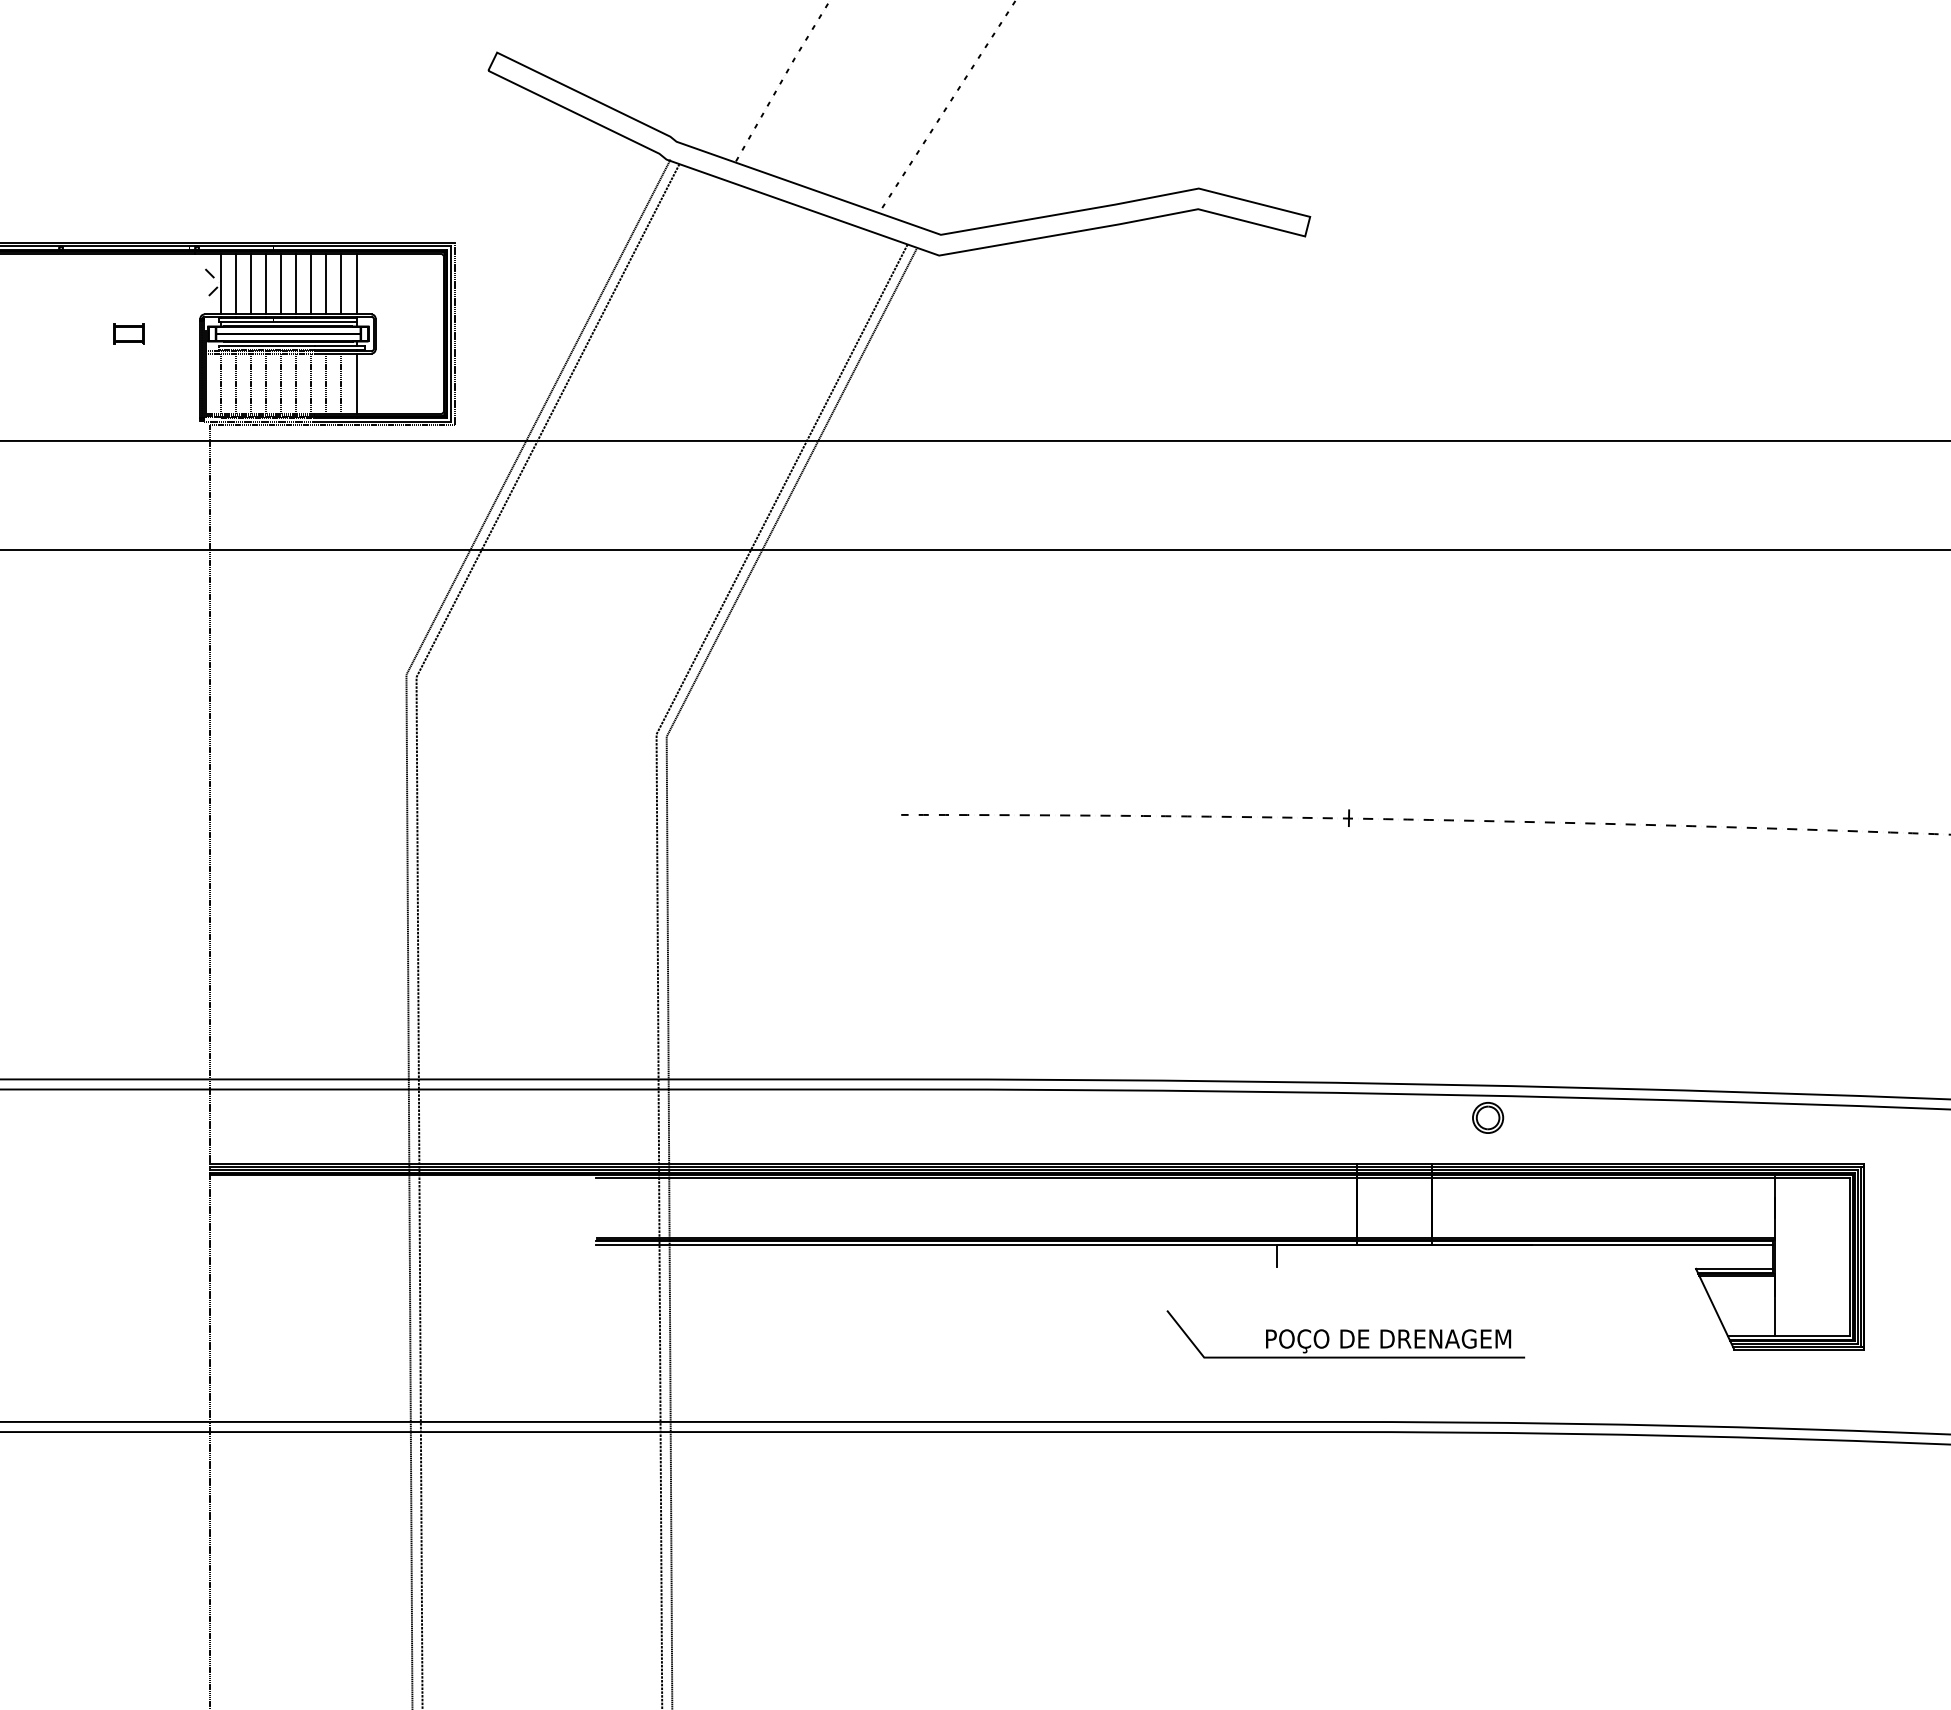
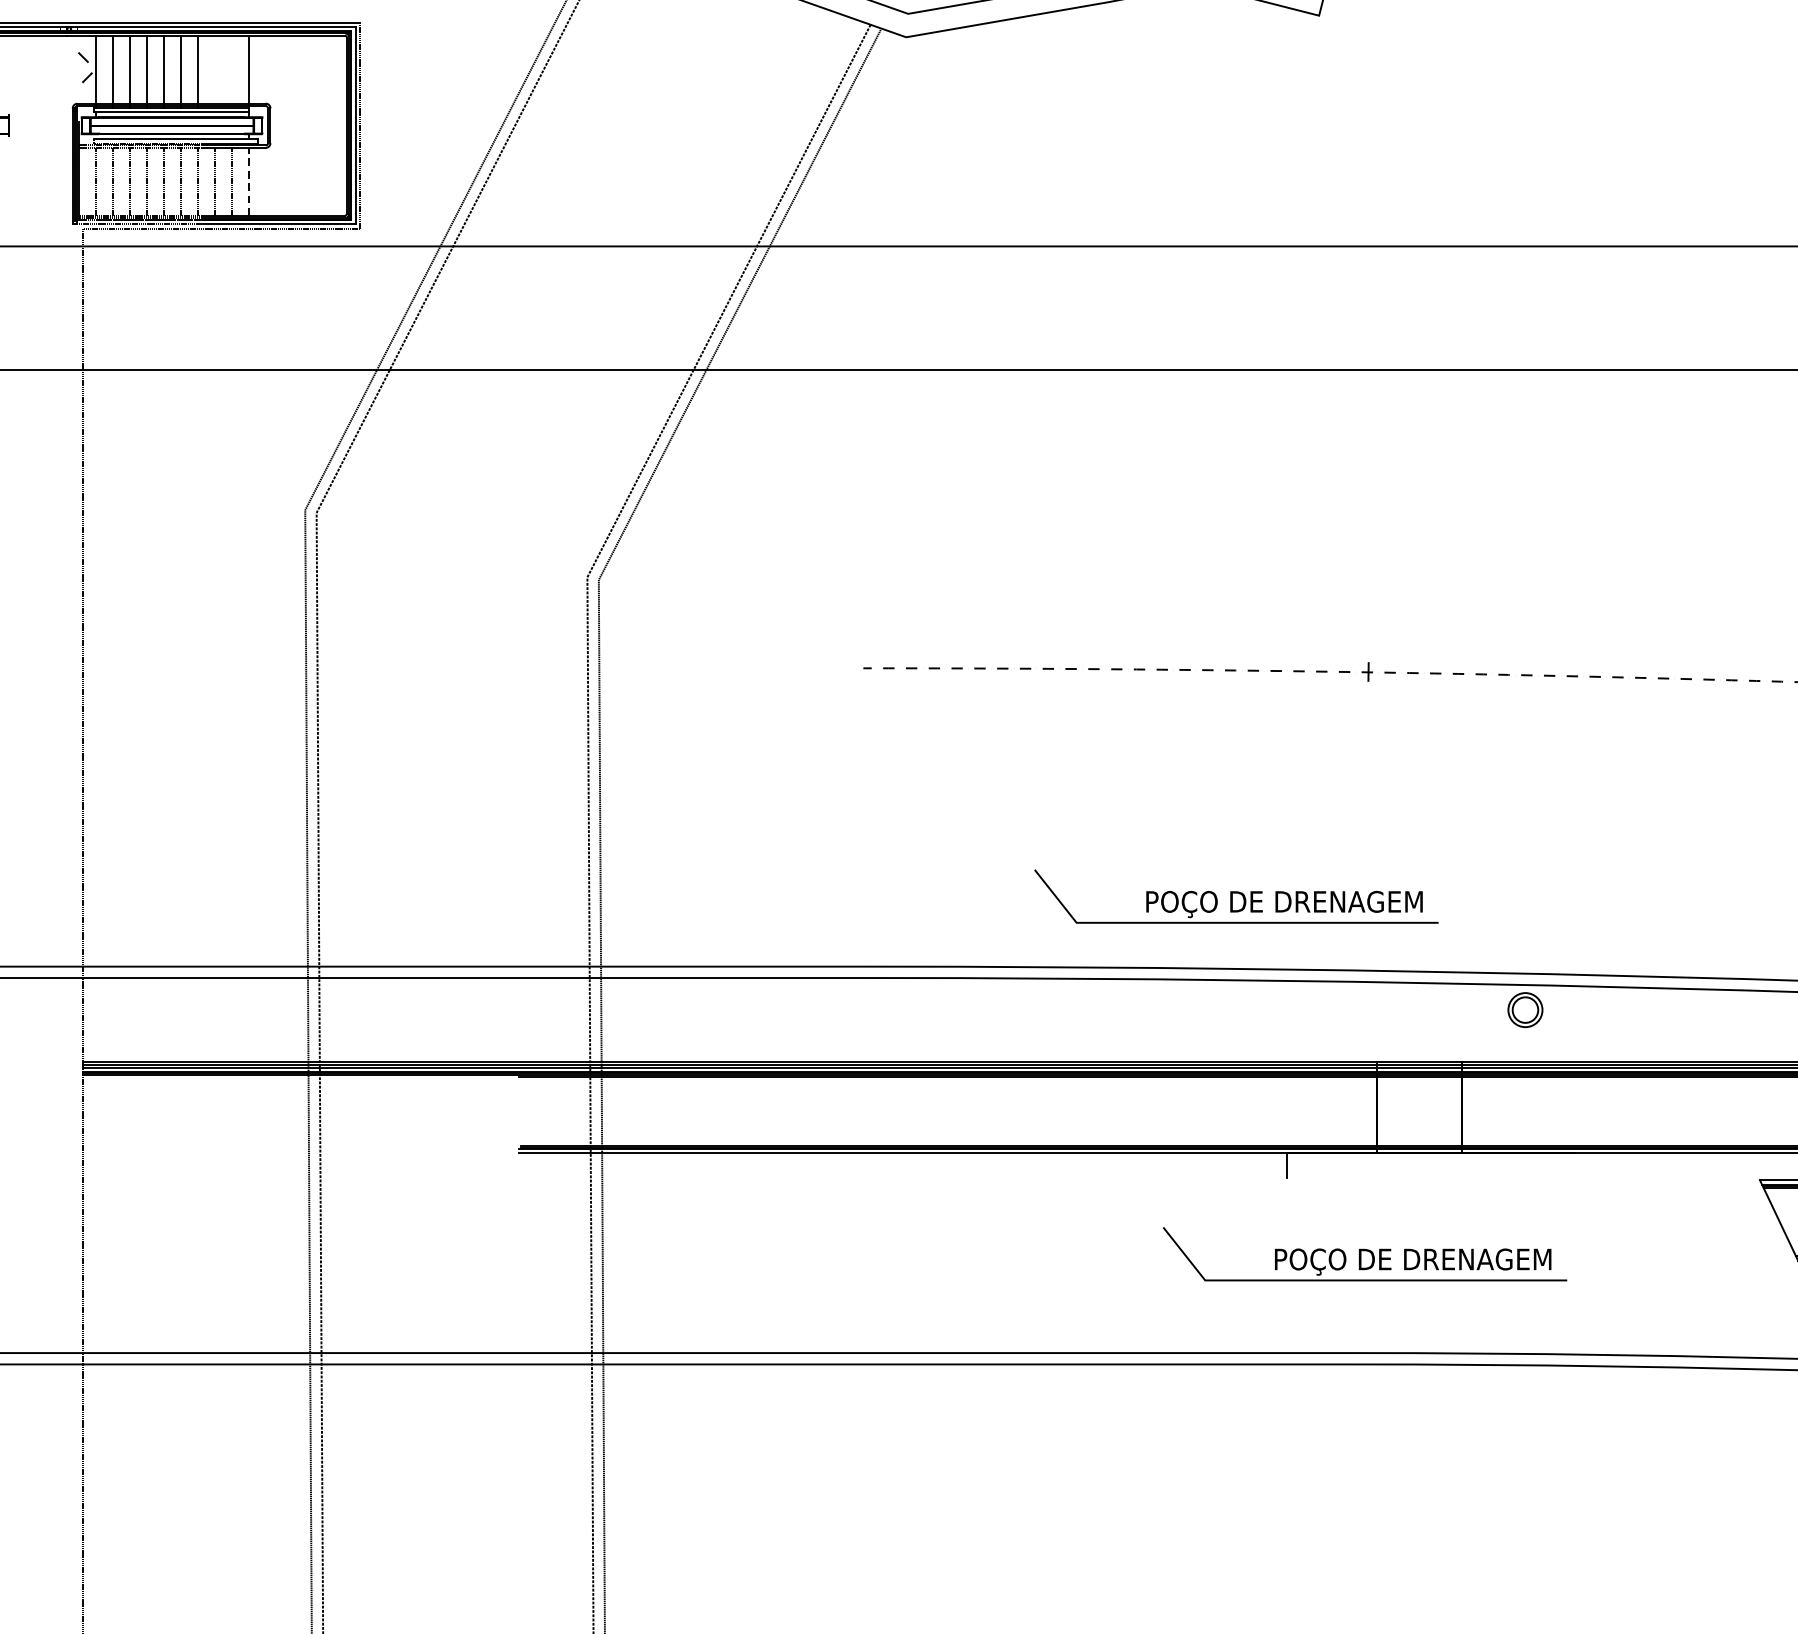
line: (326, 284) -> (215, 69), removed
line: (341, 284) -> (231, 69), removed
line: (356, 383) -> (248, 181), solid -> dashed
part: (1231, 1017) -> (1235, 896), added

